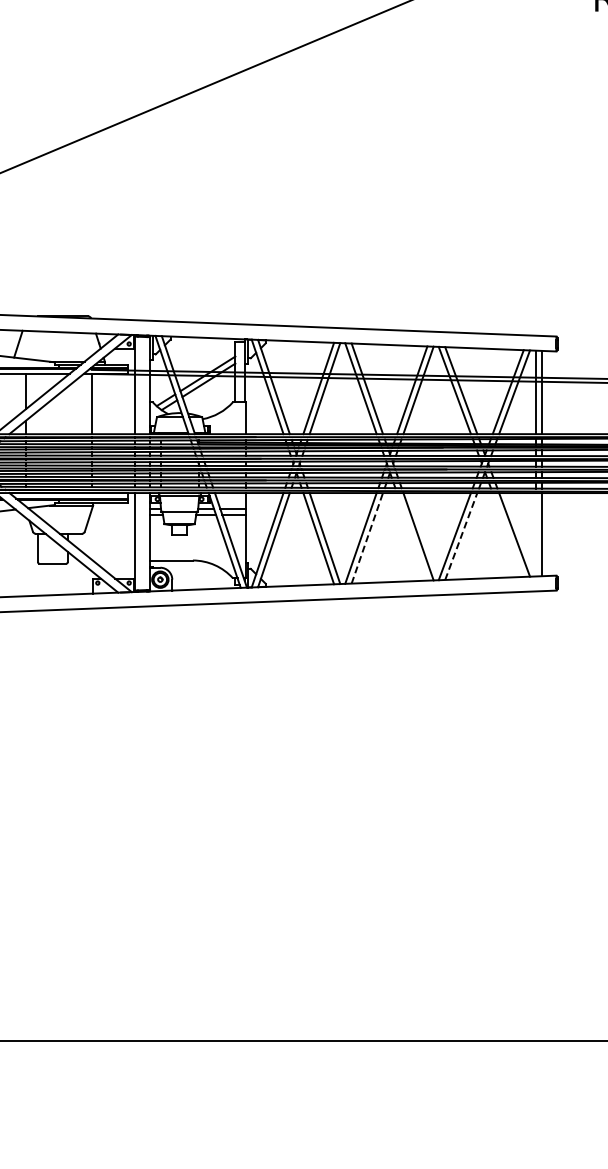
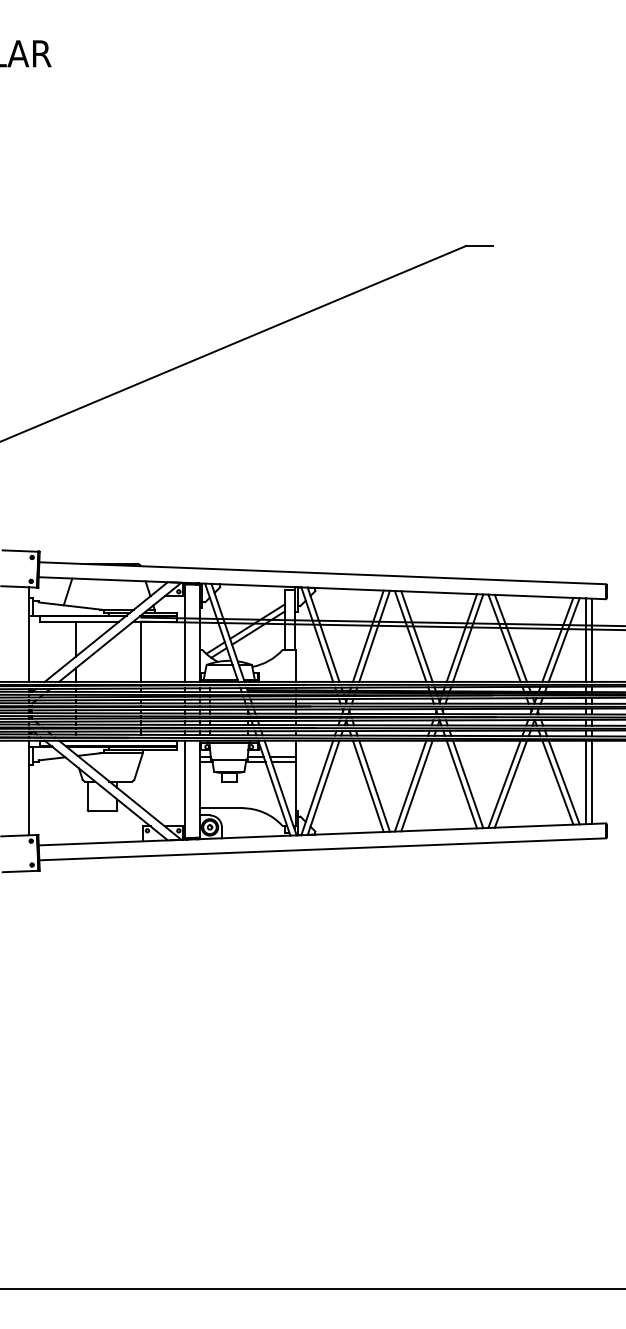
line: (507, 534) -> (557, 782), added
line: (535, 534) -> (585, 782), added
line: (461, 535) -> (511, 783), dashed -> solid
line: (411, 536) -> (461, 784), added
line: (366, 538) -> (416, 786), dashed -> solid

